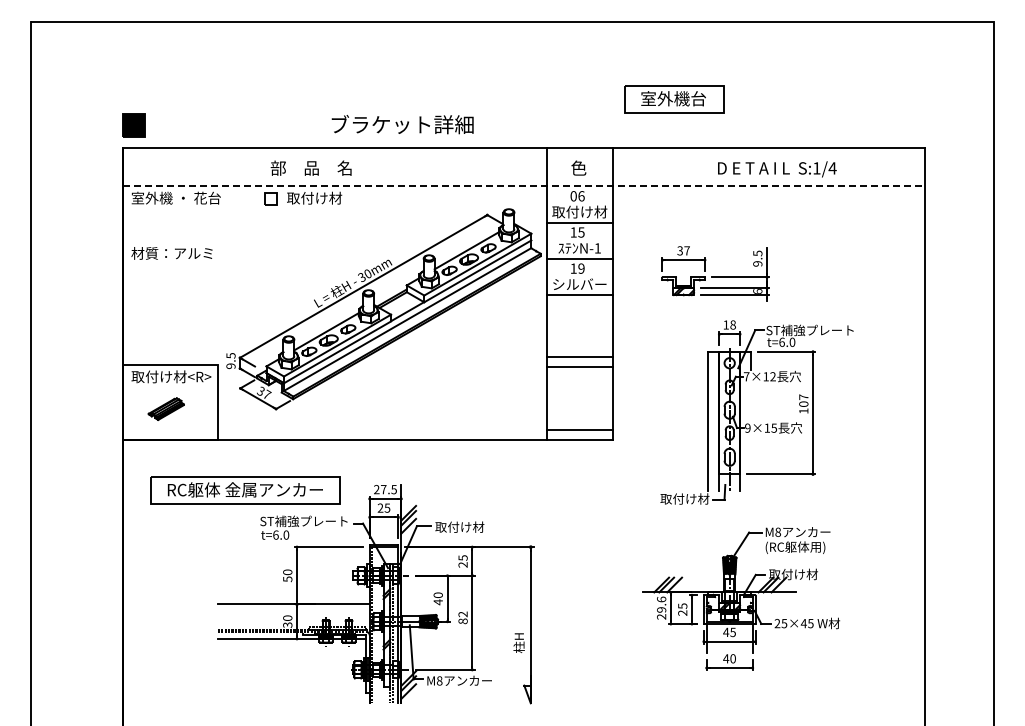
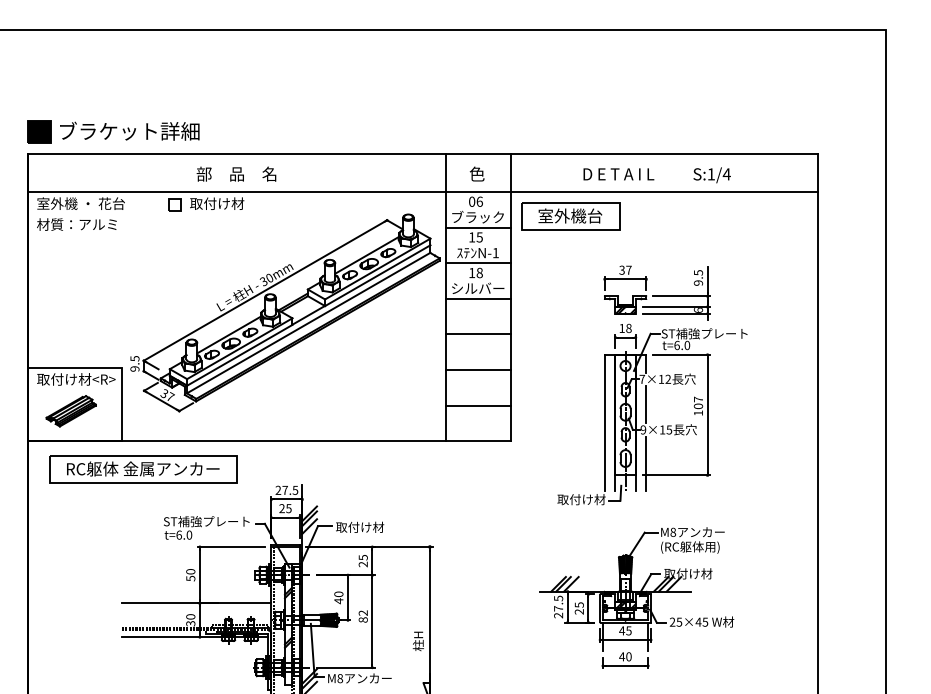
part: (674, 99) -> (571, 216), moved
text: (402, 124) -> (129, 131), moved
text: (310, 167) -> (235, 173), moved
text: (753, 168) -> (618, 174), moved
line: (524, 186) -> (423, 192), dashed -> solid
text: (579, 211) -> (477, 216), 取付け材 -> ブラック
text: (171, 253) -> (76, 224), moved
text: (581, 268) -> (479, 272), 19 -> 18
part: (715, 273) -> (656, 292), moved
line: (579, 357) -> (477, 334), moved
line: (750, 402) -> (646, 404), added
part: (166, 408) -> (71, 410), size x1.43
line: (579, 429) -> (477, 405), moved
line: (750, 462) -> (646, 463), added
part: (245, 490) -> (143, 469), moved
text: (661, 604) -> (558, 603), 29.6 -> 27.5

